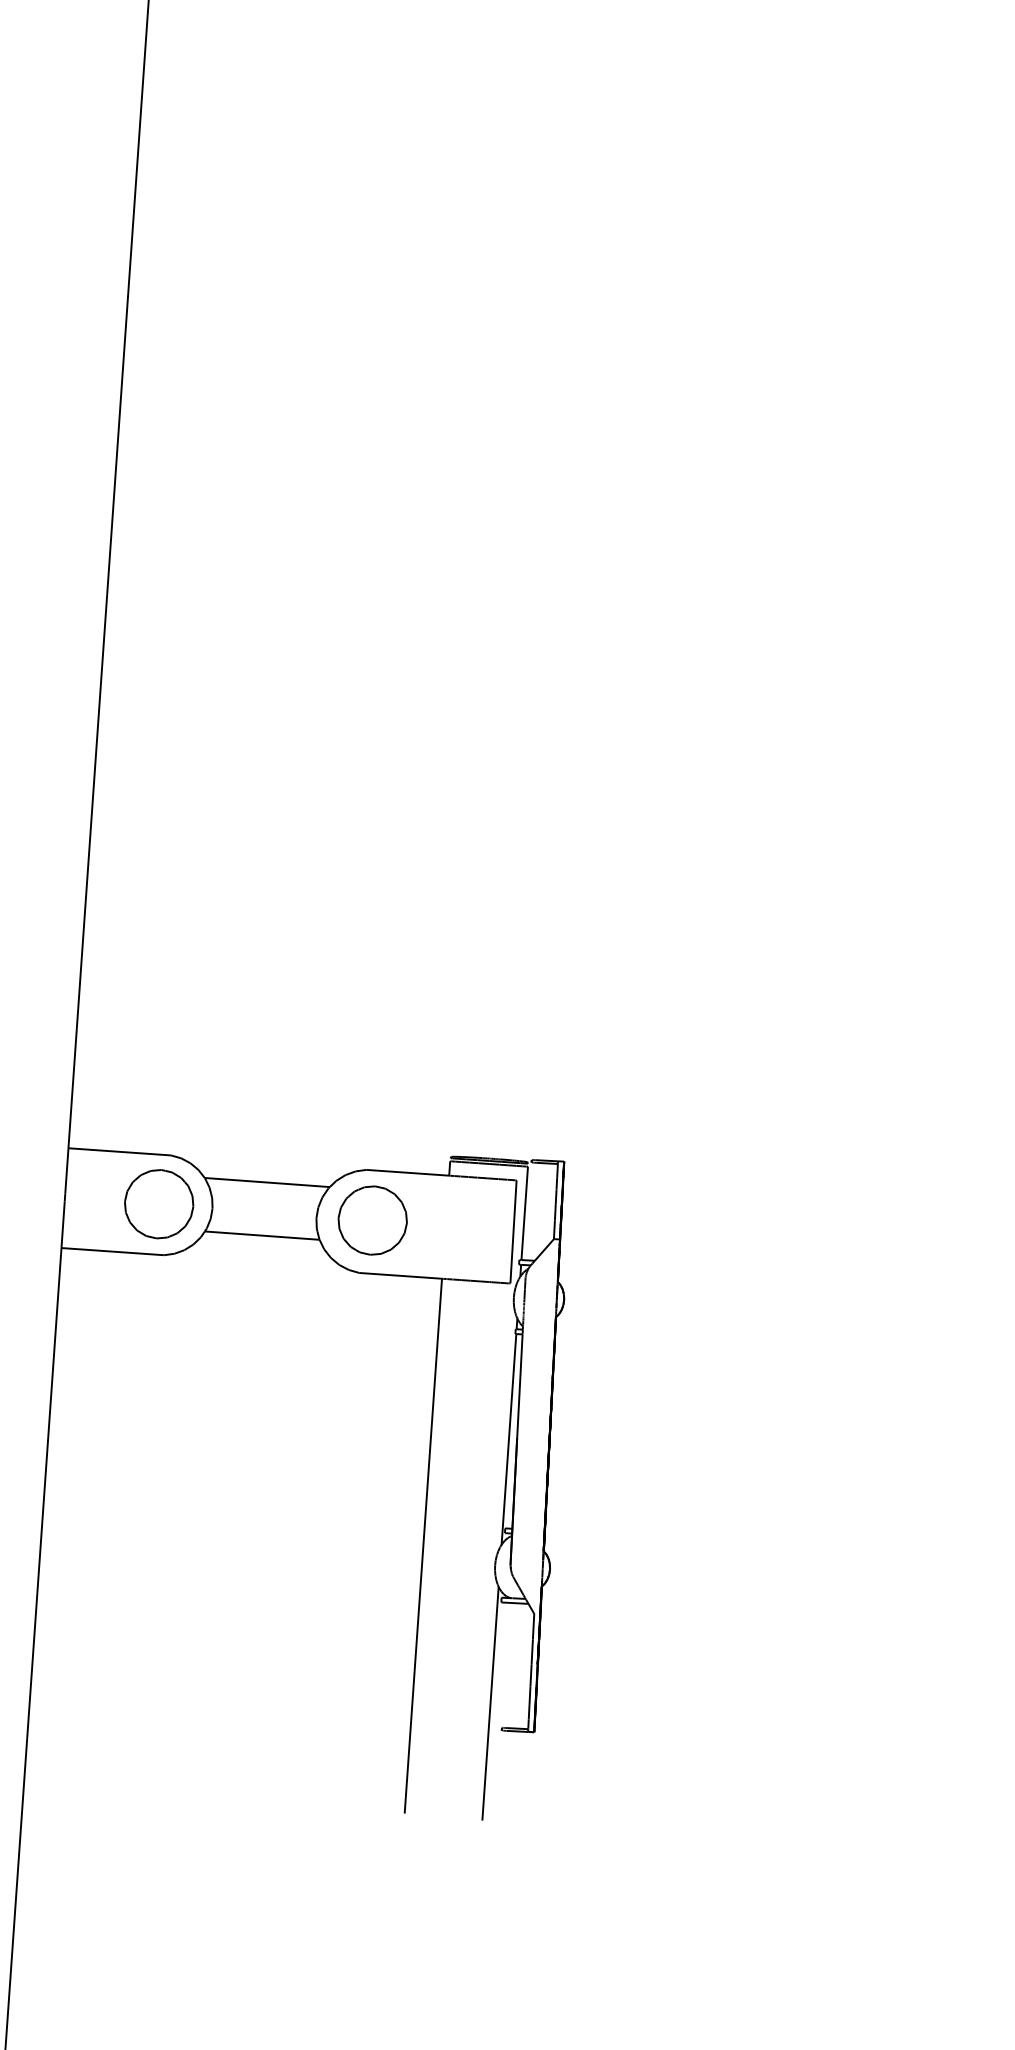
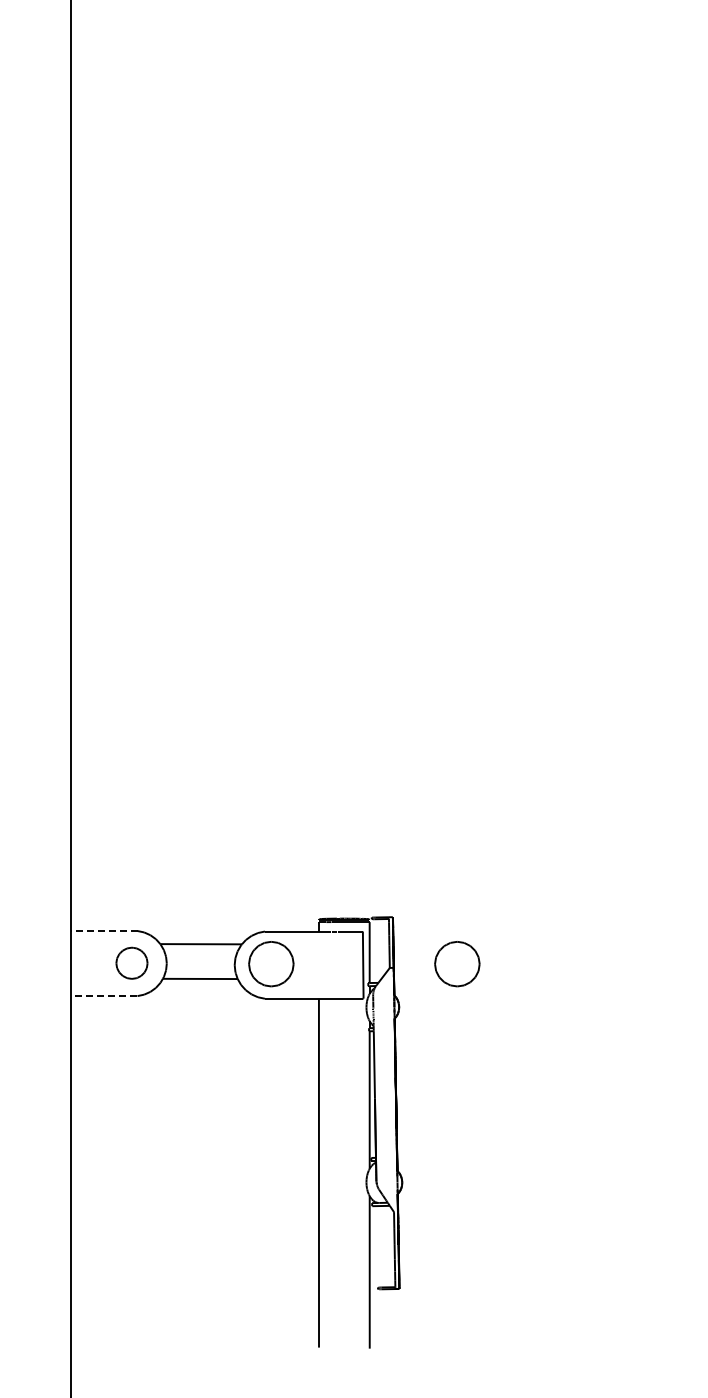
line: (118, 1152) -> (103, 931), solid -> dashed
part: (158, 1204) -> (131, 963), size x0.7
part: (658, 1241) -> (457, 964), added
line: (111, 1252) -> (103, 996), solid -> dashed

